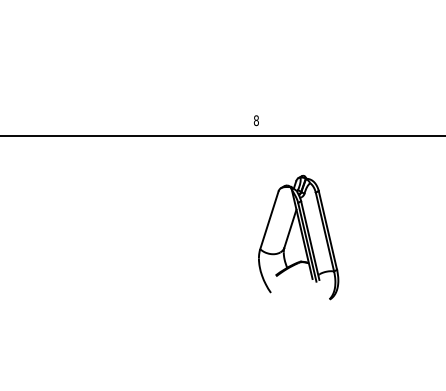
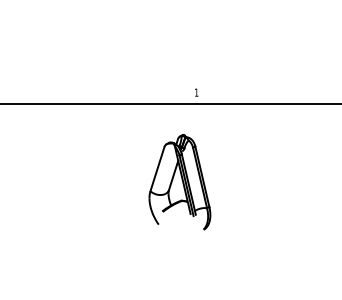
text: (256, 120) -> (196, 92), 8 -> 1
part: (298, 237) -> (179, 182), moved

